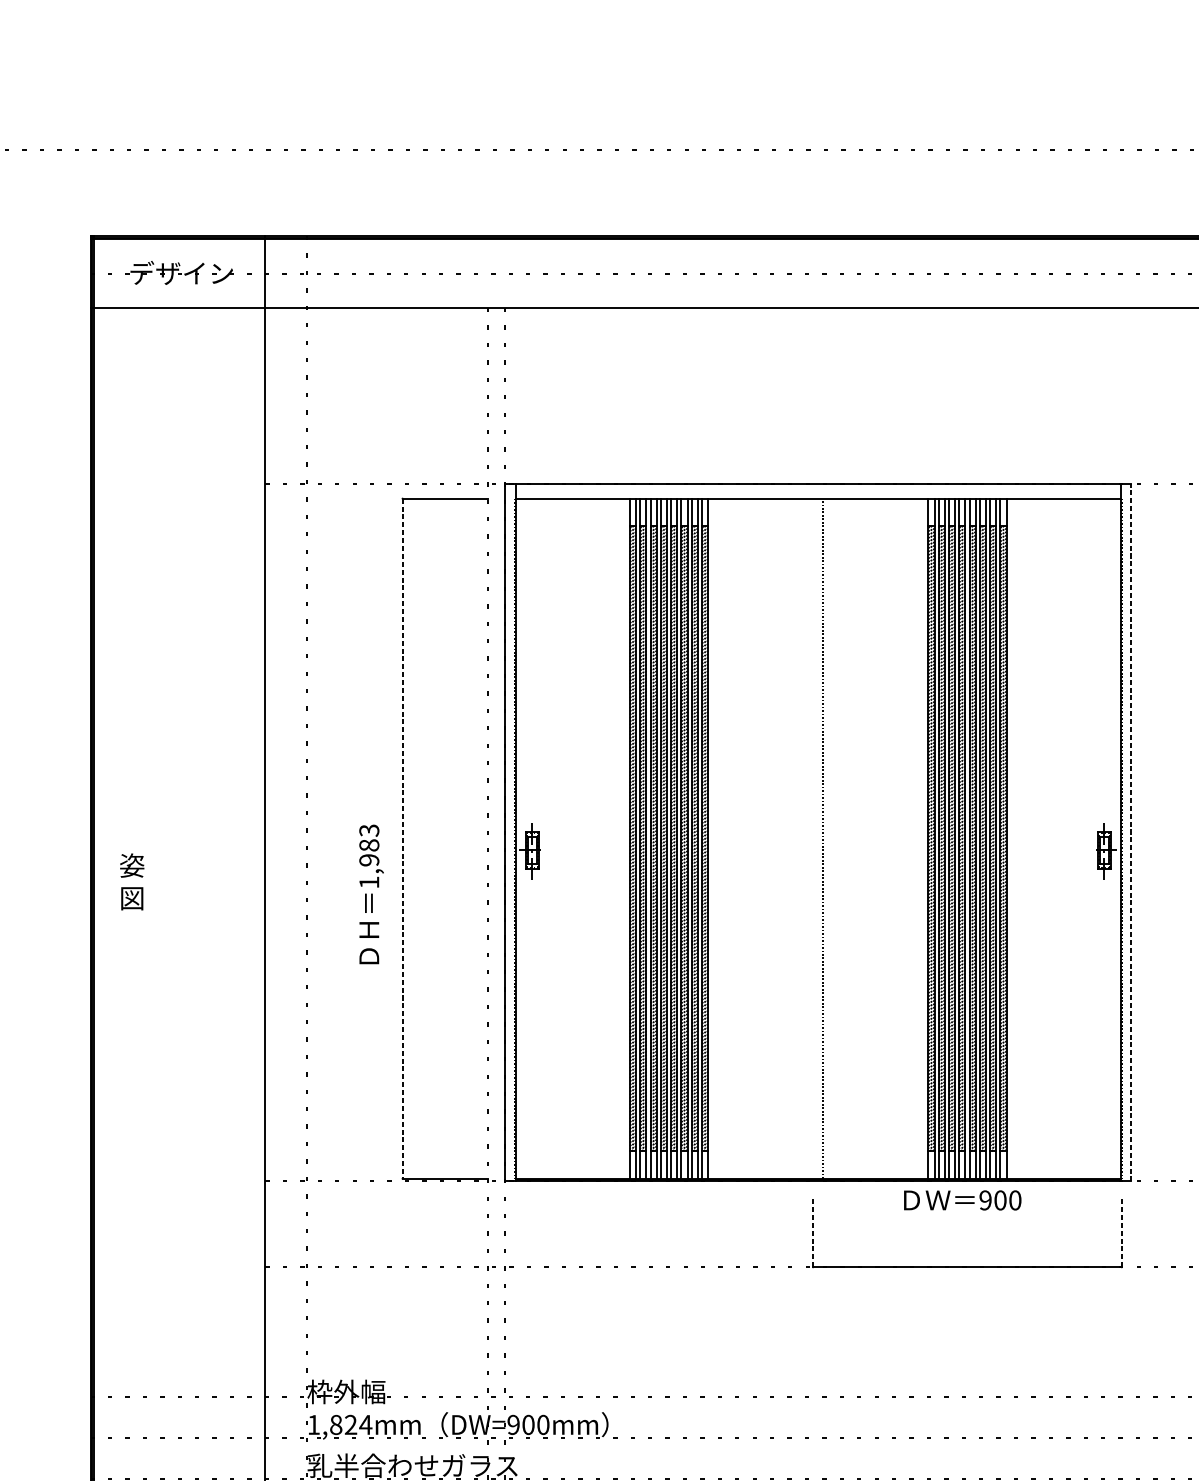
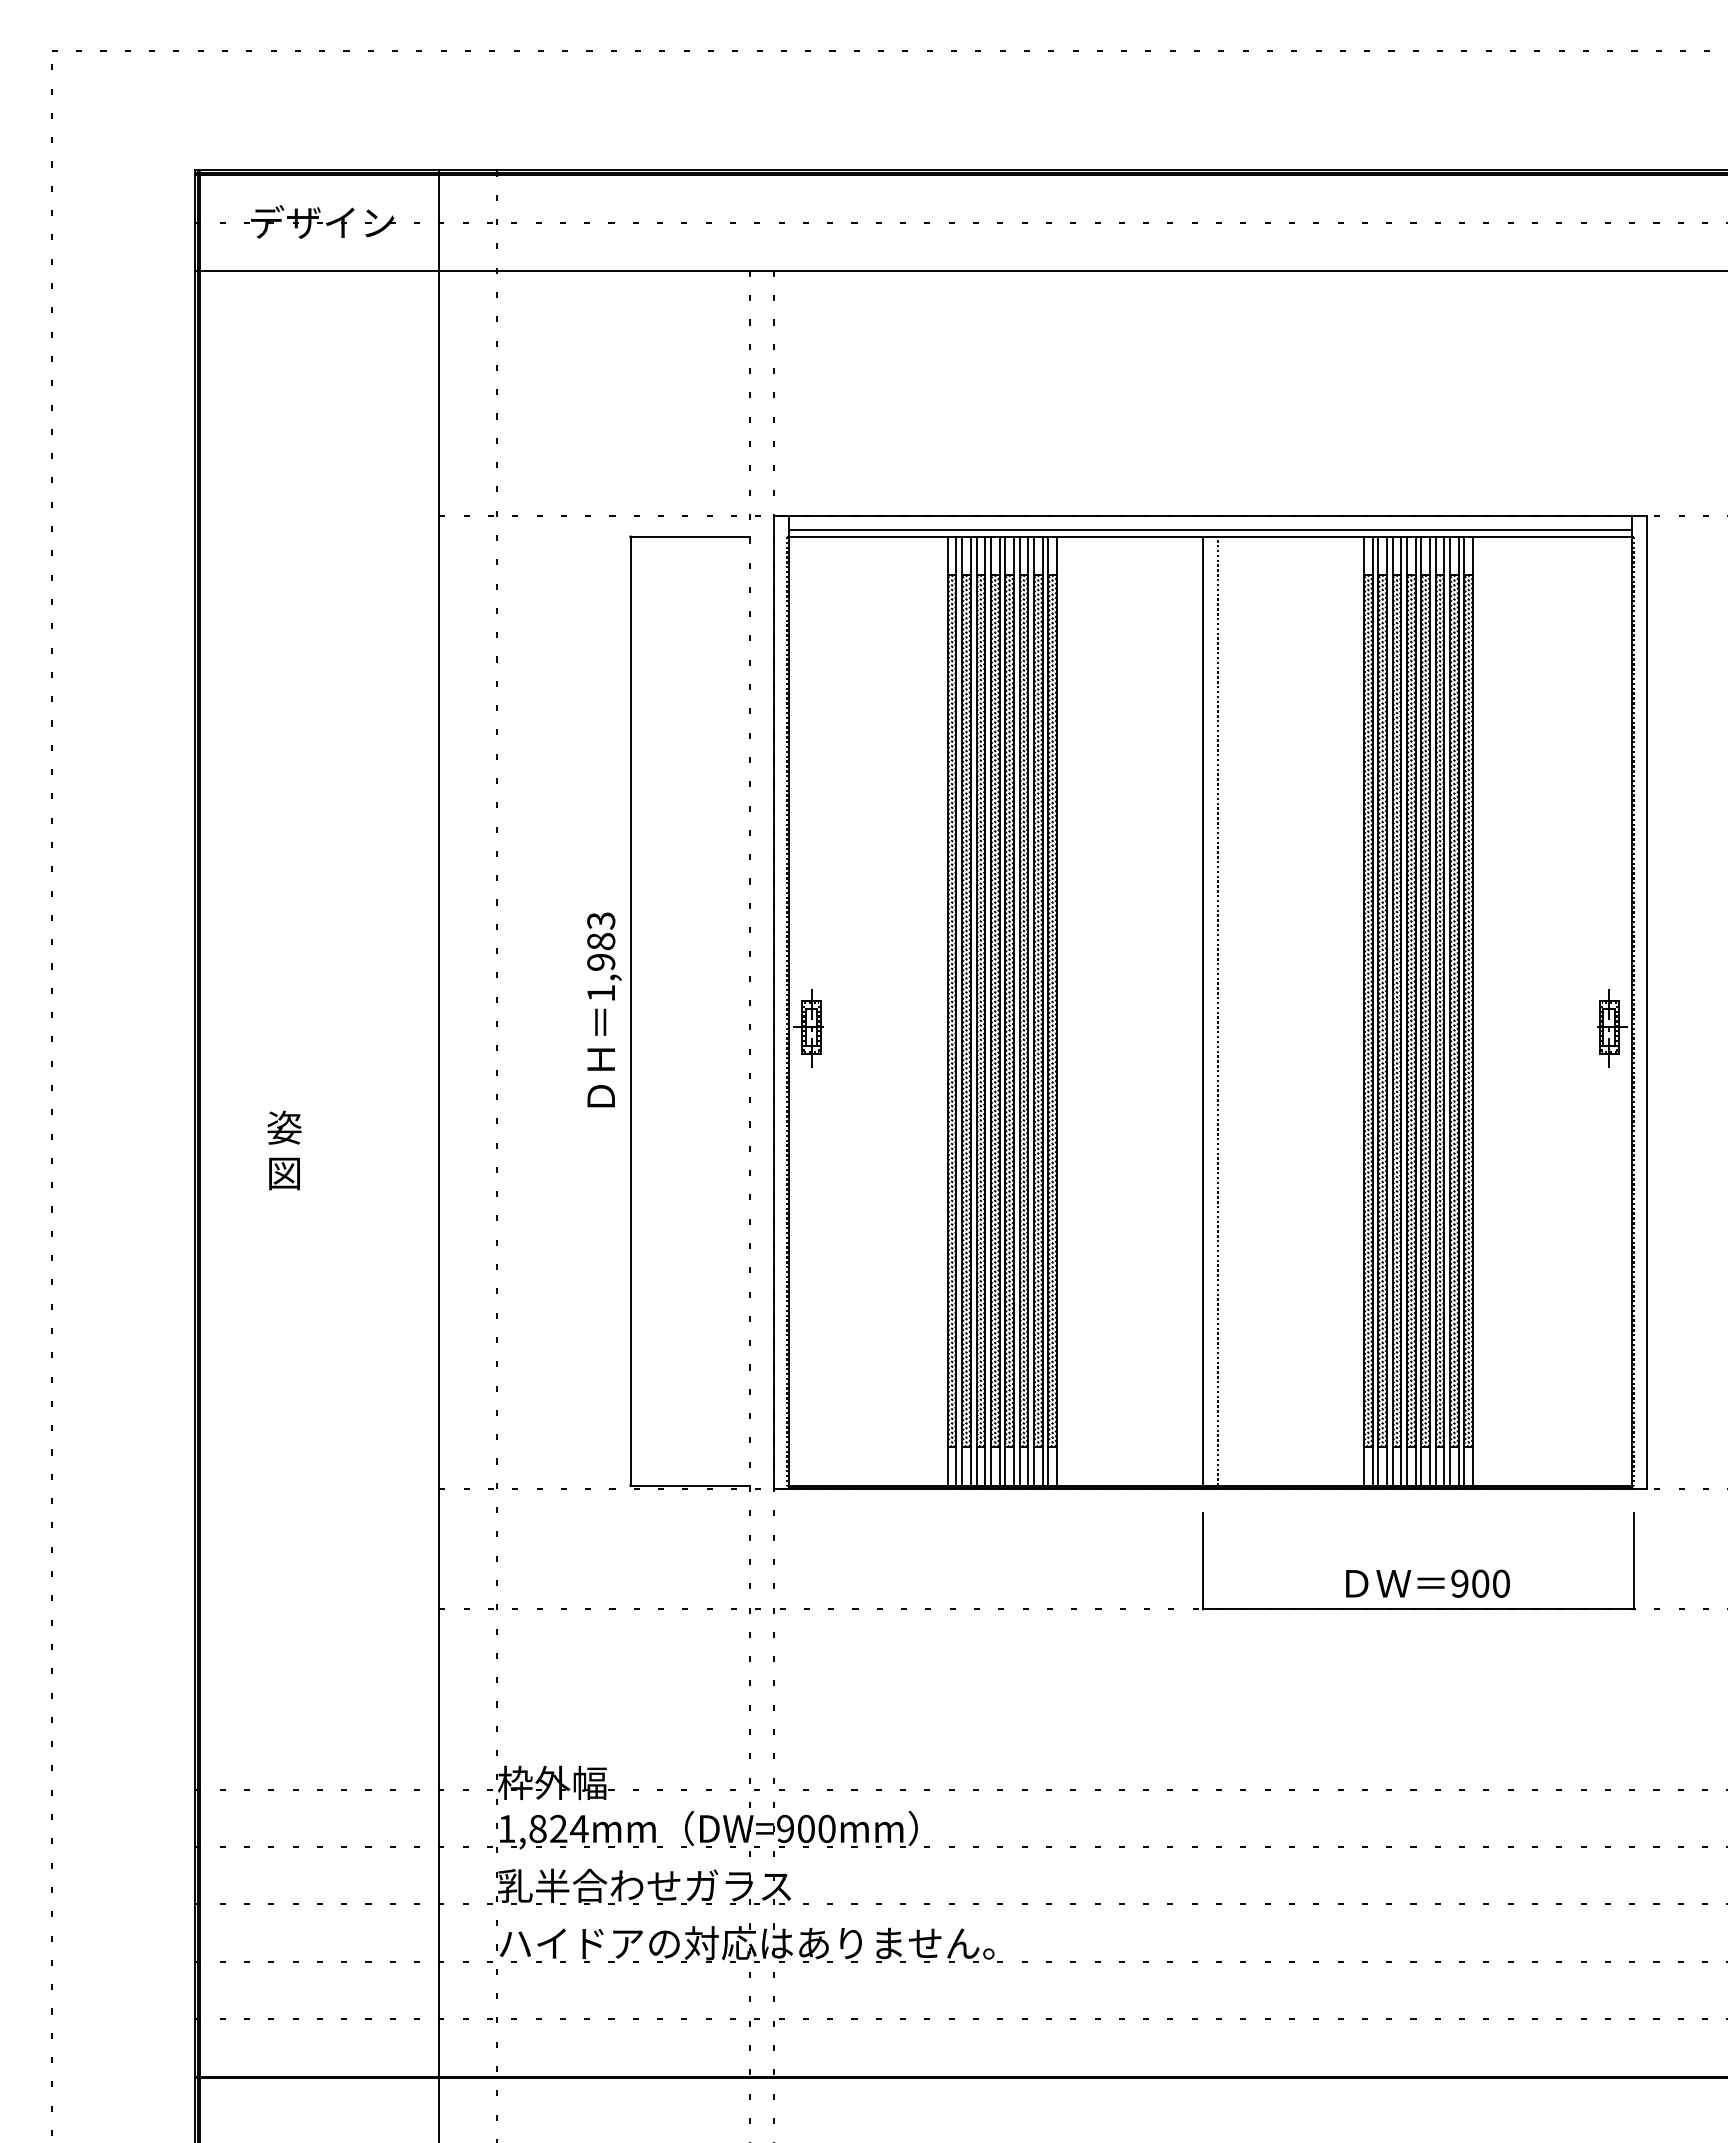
line: (818, 494) -> (1210, 530), added
line: (1130, 832) -> (1646, 1002), dashed -> solid
line: (402, 838) -> (630, 1011), dashed -> solid
line: (813, 838) -> (1203, 1010), added
text: (132, 881) -> (284, 1150), moved
text: (371, 894) -> (604, 1009), moved
text: (962, 1200) -> (1427, 1583), moved
line: (813, 1233) -> (1203, 1561), dashed -> solid
line: (1121, 1233) -> (1633, 1561), dashed -> solid

